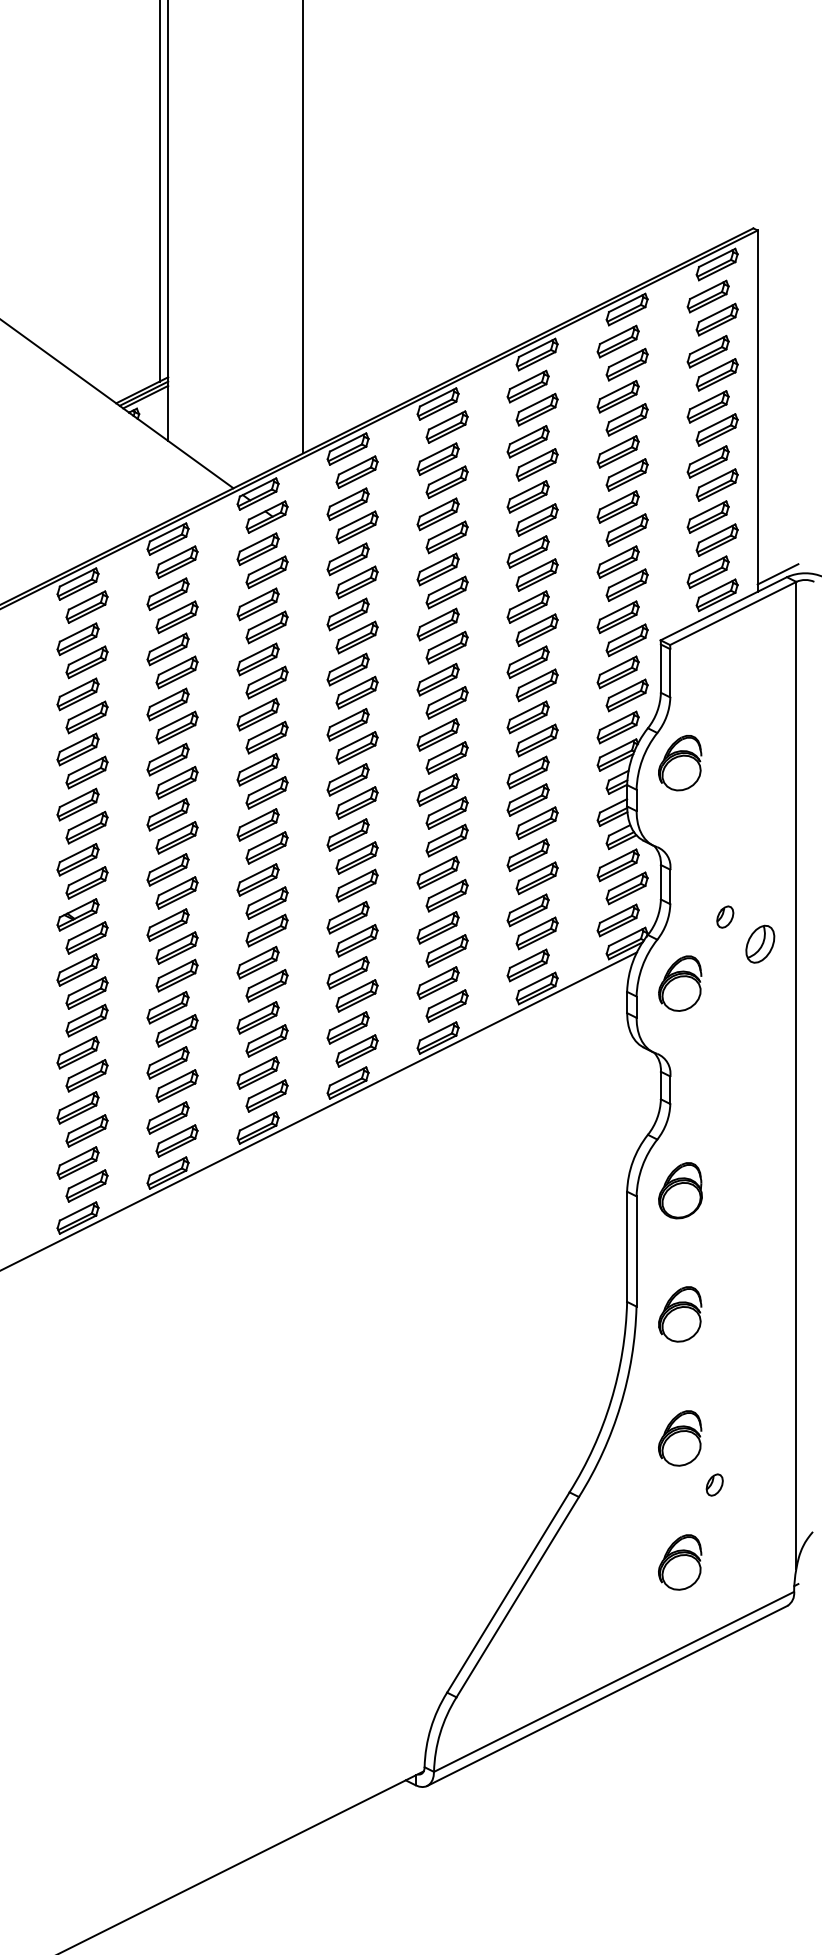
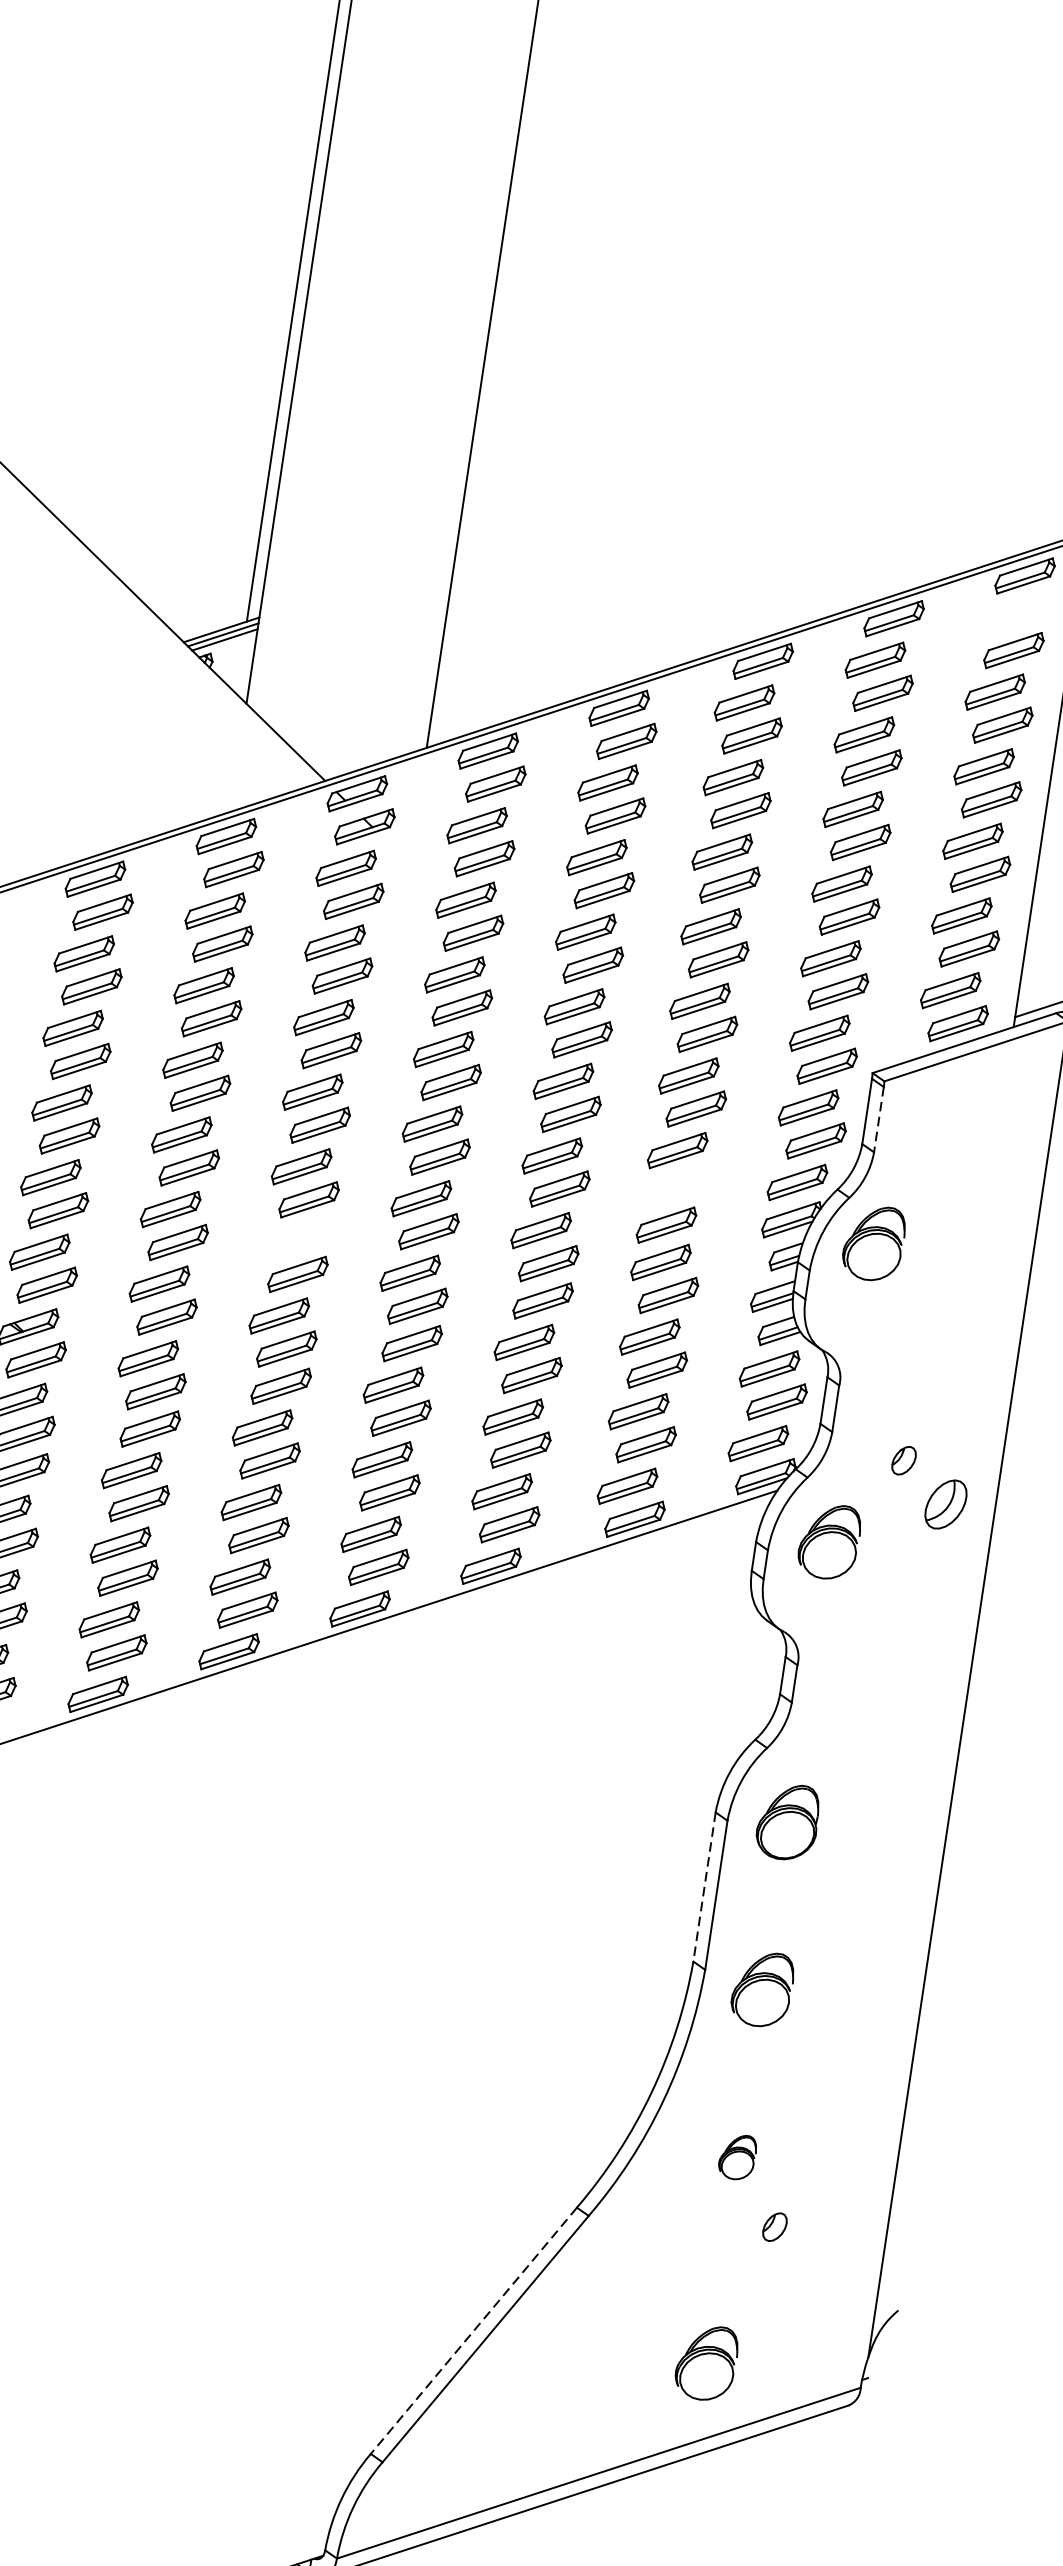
part: (707, 296) -> (1005, 617), removed
line: (670, 673) -> (879, 1119), solid -> dashed
part: (536, 740) -> (684, 1183), removed
part: (257, 824) -> (289, 1240), removed
line: (627, 1247) -> (704, 1888), solid -> dashed
part: (680, 1438) -> (737, 2157), size x0.6
part: (680, 1562) -> (707, 2362), moved
line: (508, 1592) -> (474, 2330), solid -> dashed

